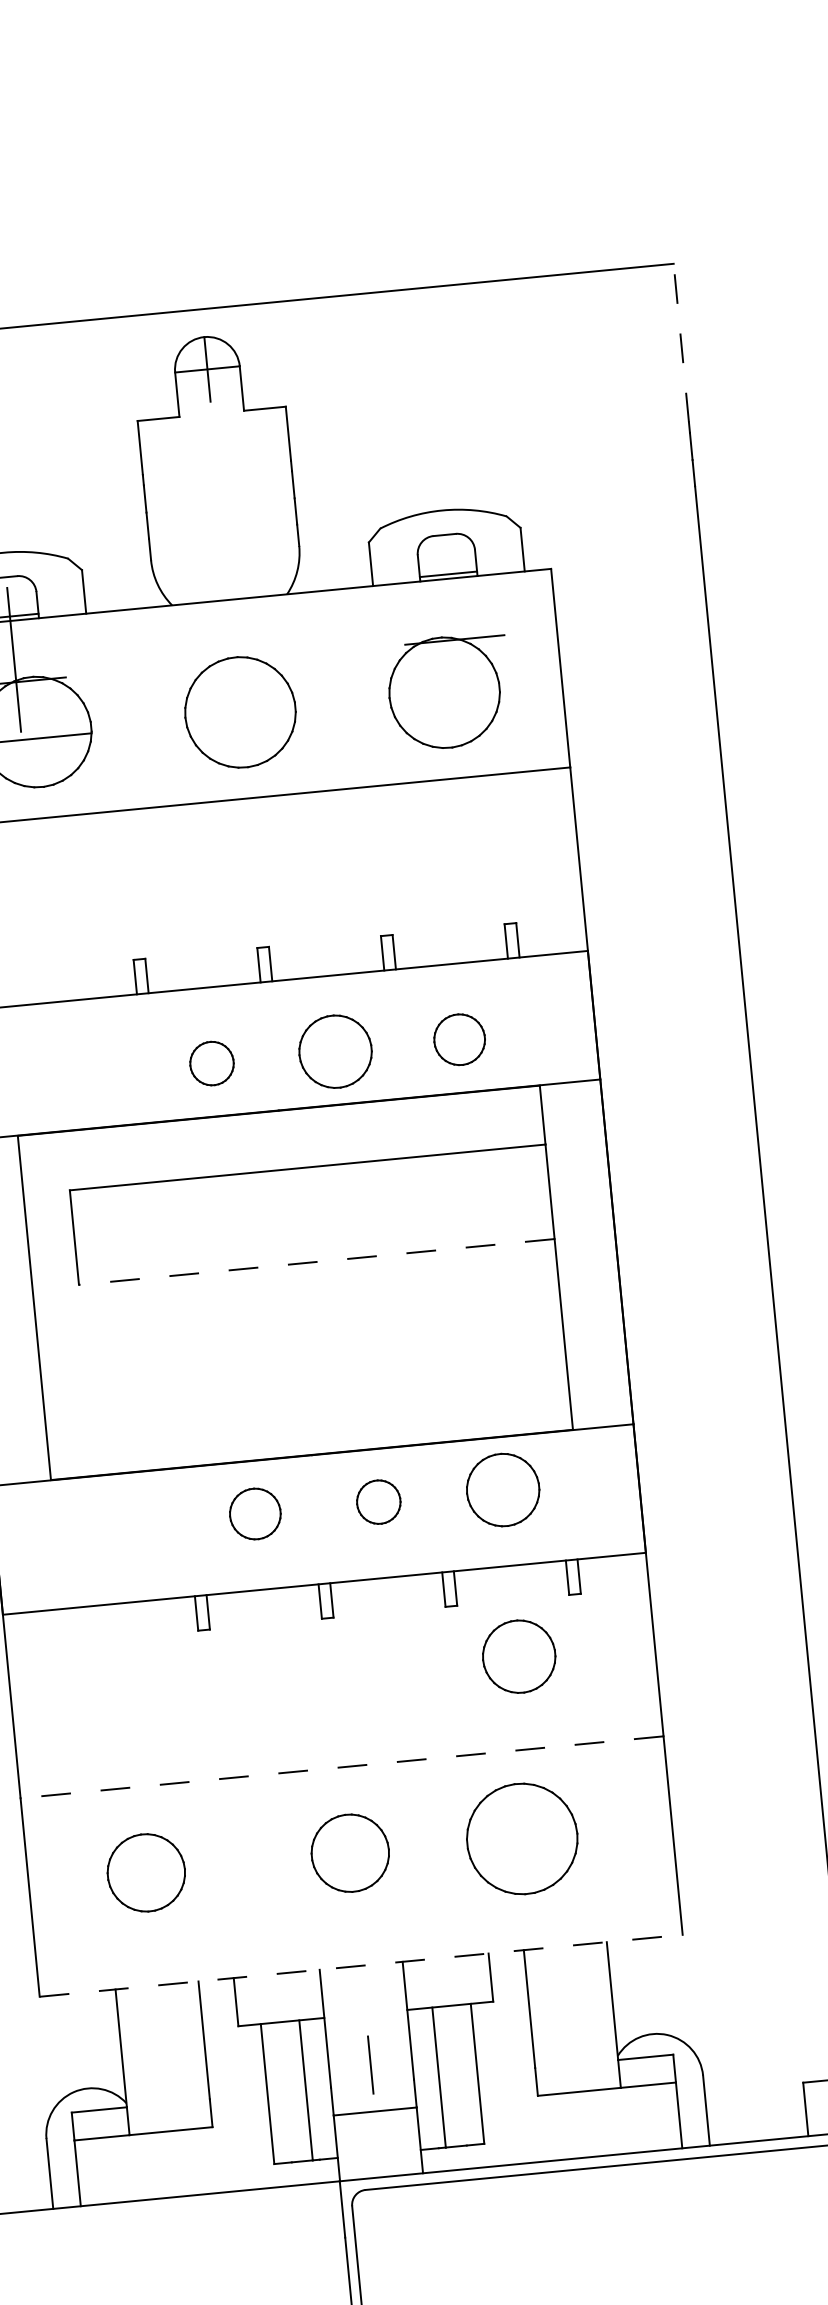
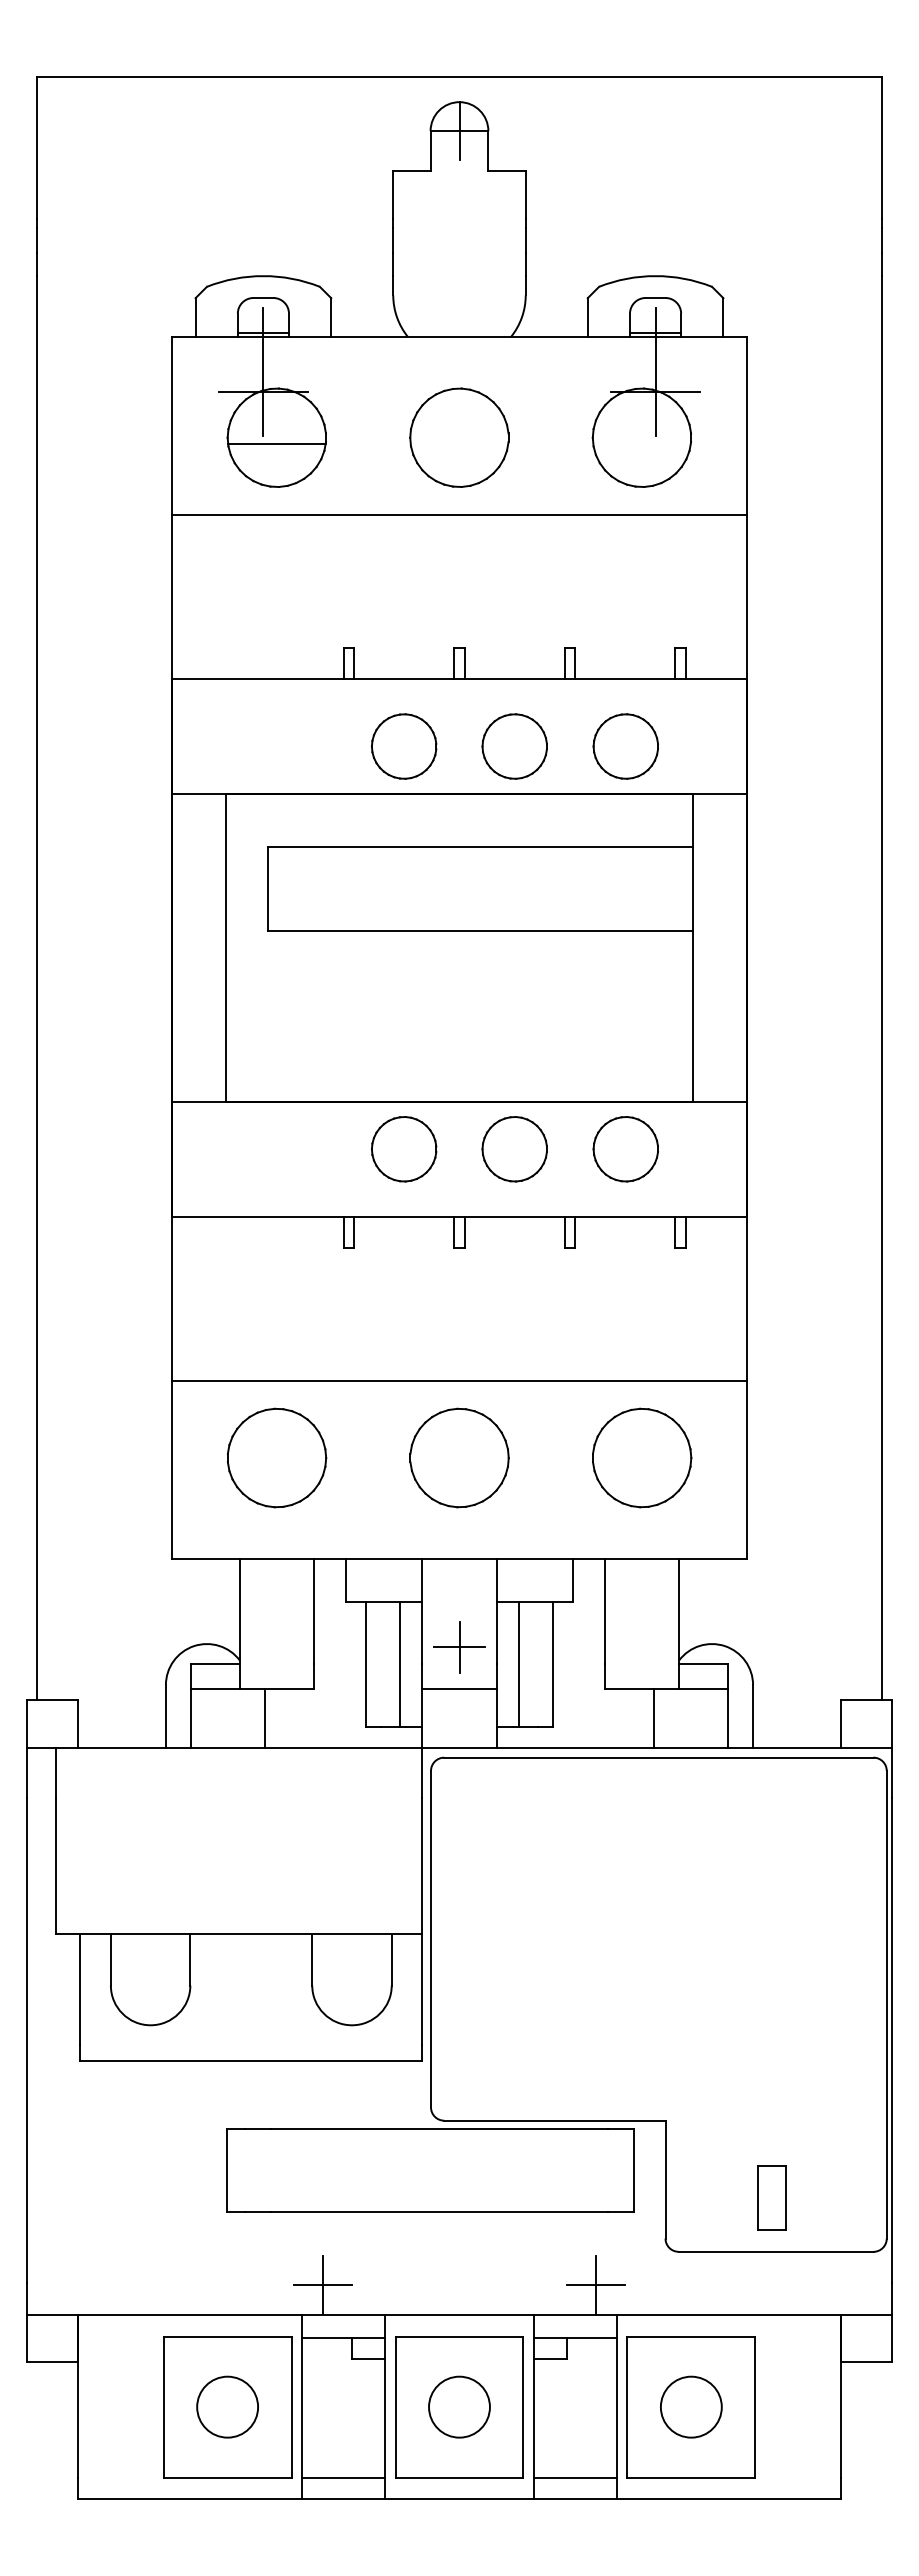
line: (681, 343) -> (881, 148), dashed -> solid
line: (452, 617) -> (655, 371), added
part: (459, 1039) -> (625, 746), size x1.43
part: (212, 1063) -> (404, 746), size x1.67
line: (317, 1262) -> (480, 931), dashed -> solid
part: (378, 1502) -> (514, 1149), size x1.67
part: (255, 1514) -> (404, 1149), size x1.43
part: (518, 1657) -> (625, 1298), removed
line: (342, 1767) -> (459, 1381), dashed -> solid
part: (522, 1838) -> (642, 1457), moved
part: (350, 1852) -> (459, 1457), size x1.43
part: (146, 1872) -> (277, 1457), size x1.43
line: (361, 1965) -> (459, 1558), dashed -> solid
line: (370, 2065) -> (459, 1647), added
line: (596, 2122) -> (654, 1717), added
line: (160, 2164) -> (264, 1717), added

